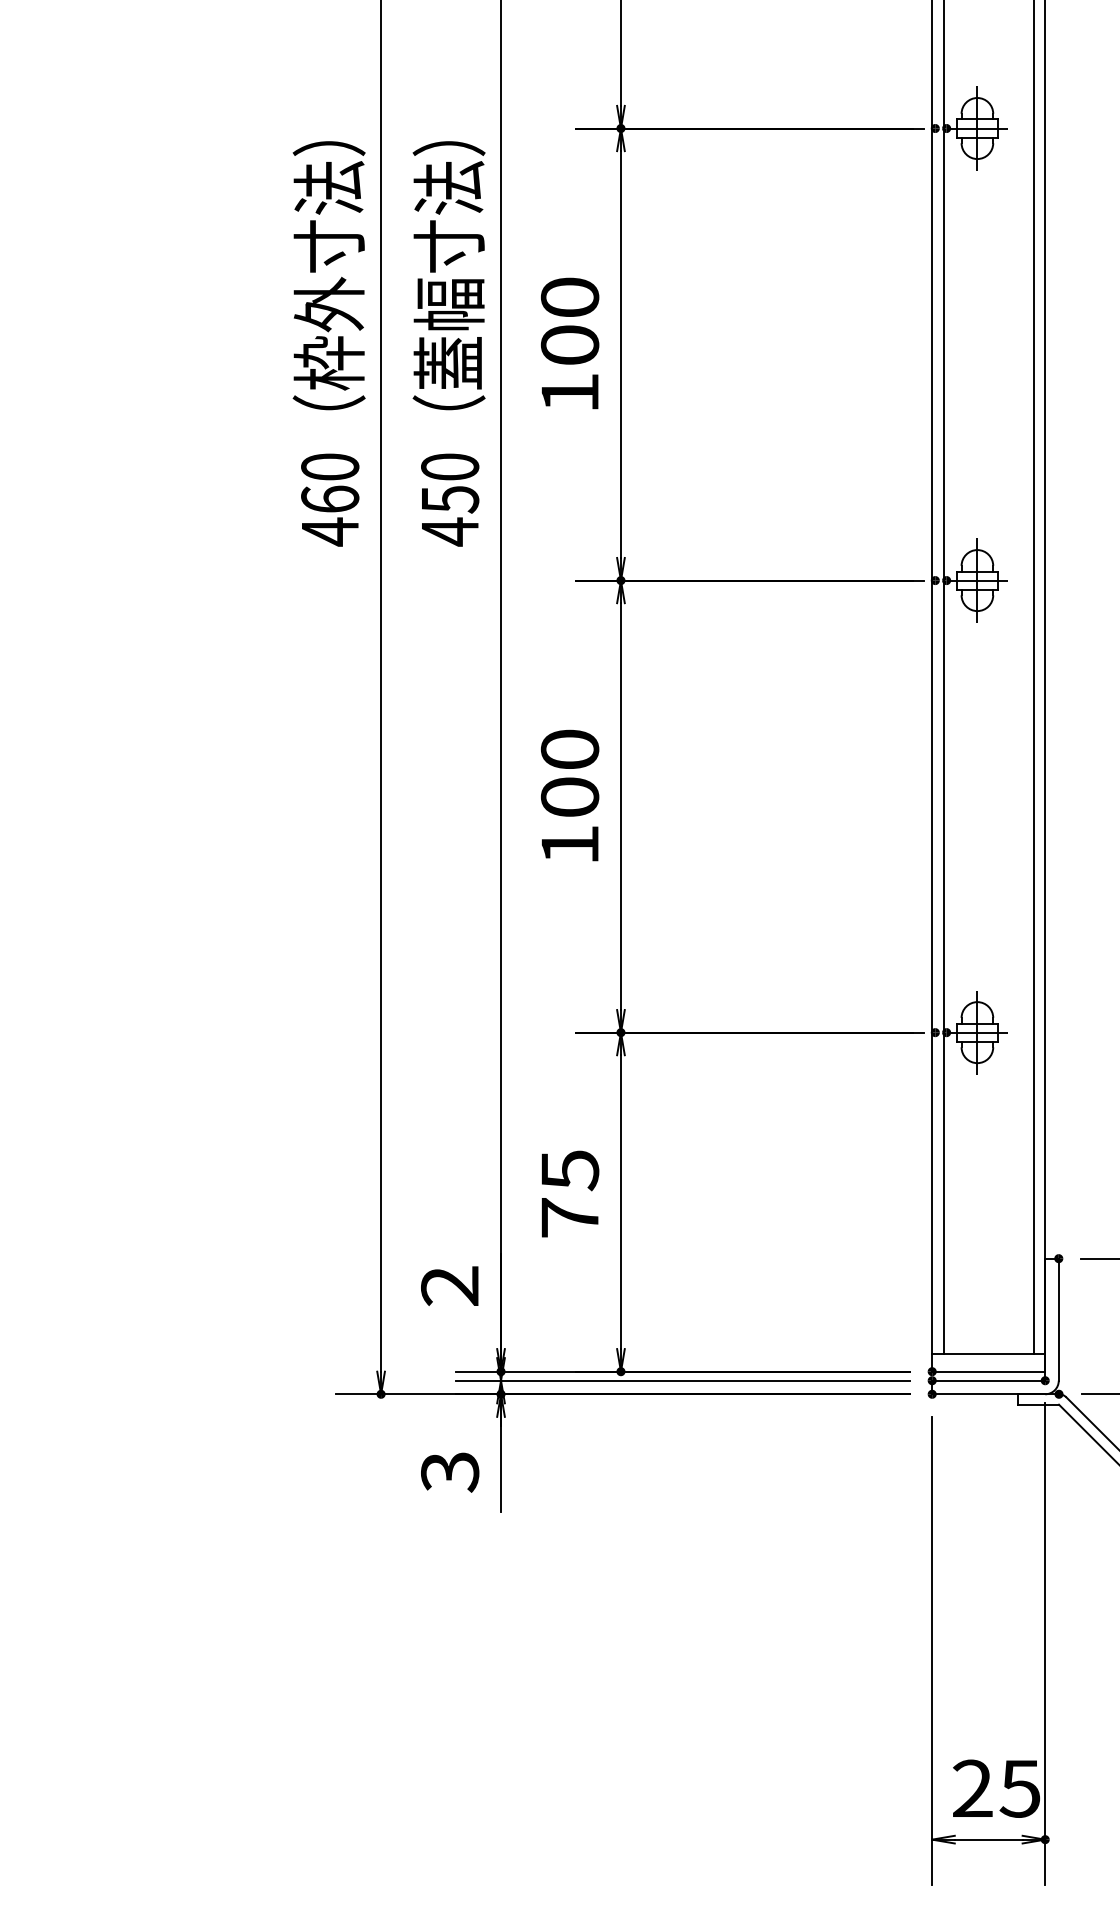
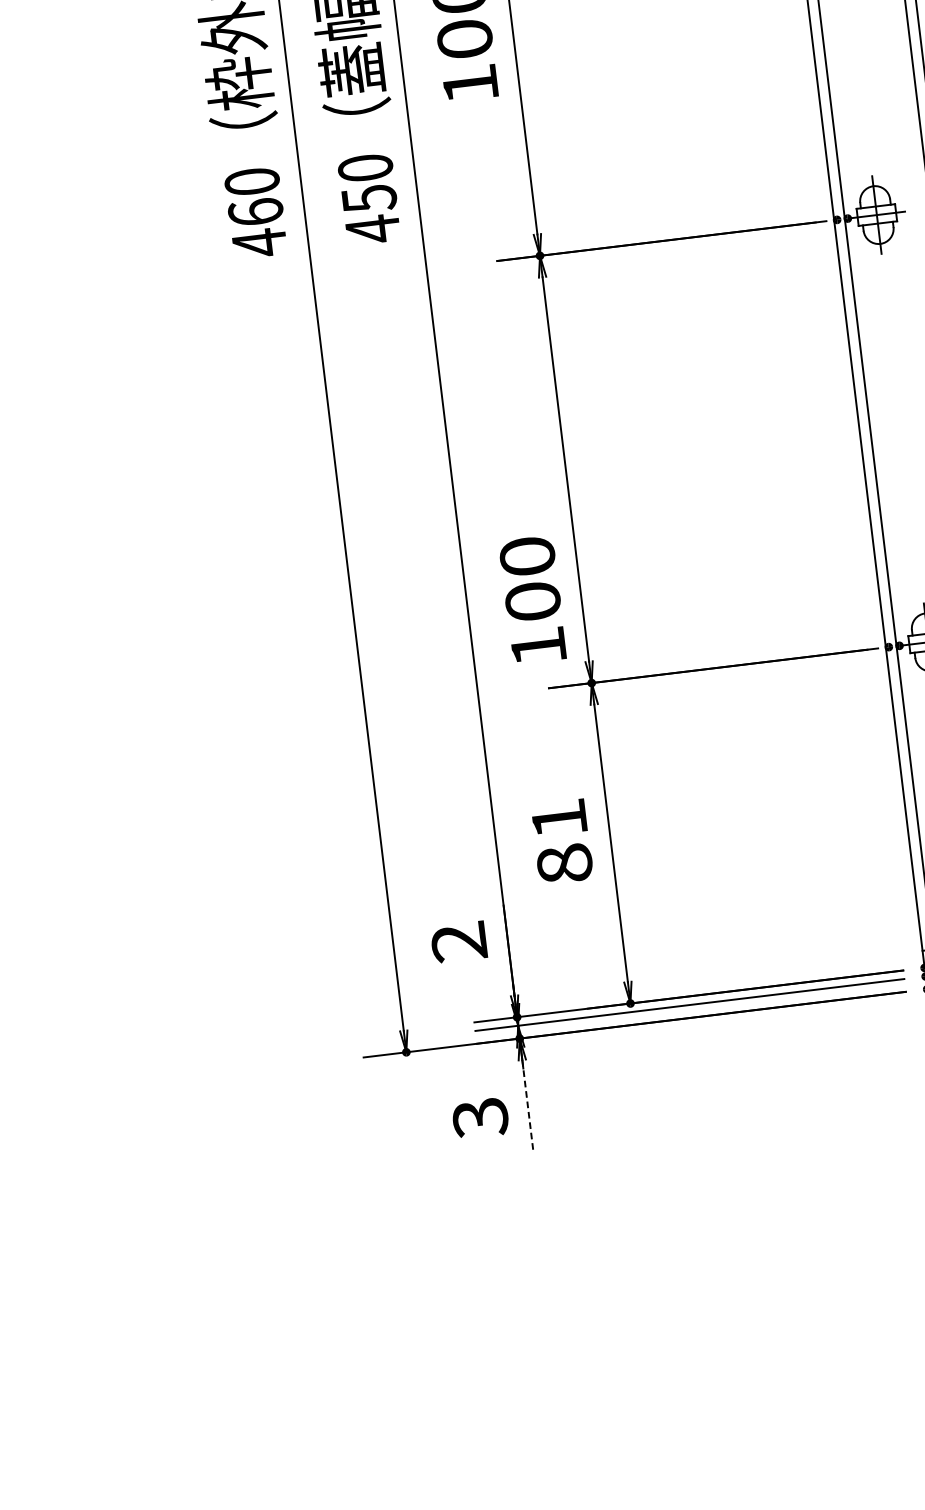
text: (570, 795) -> (533, 599), moved
text: (570, 1193) -> (562, 840), 75 -> 81
line: (501, 1464) -> (528, 1104), solid -> dashed

